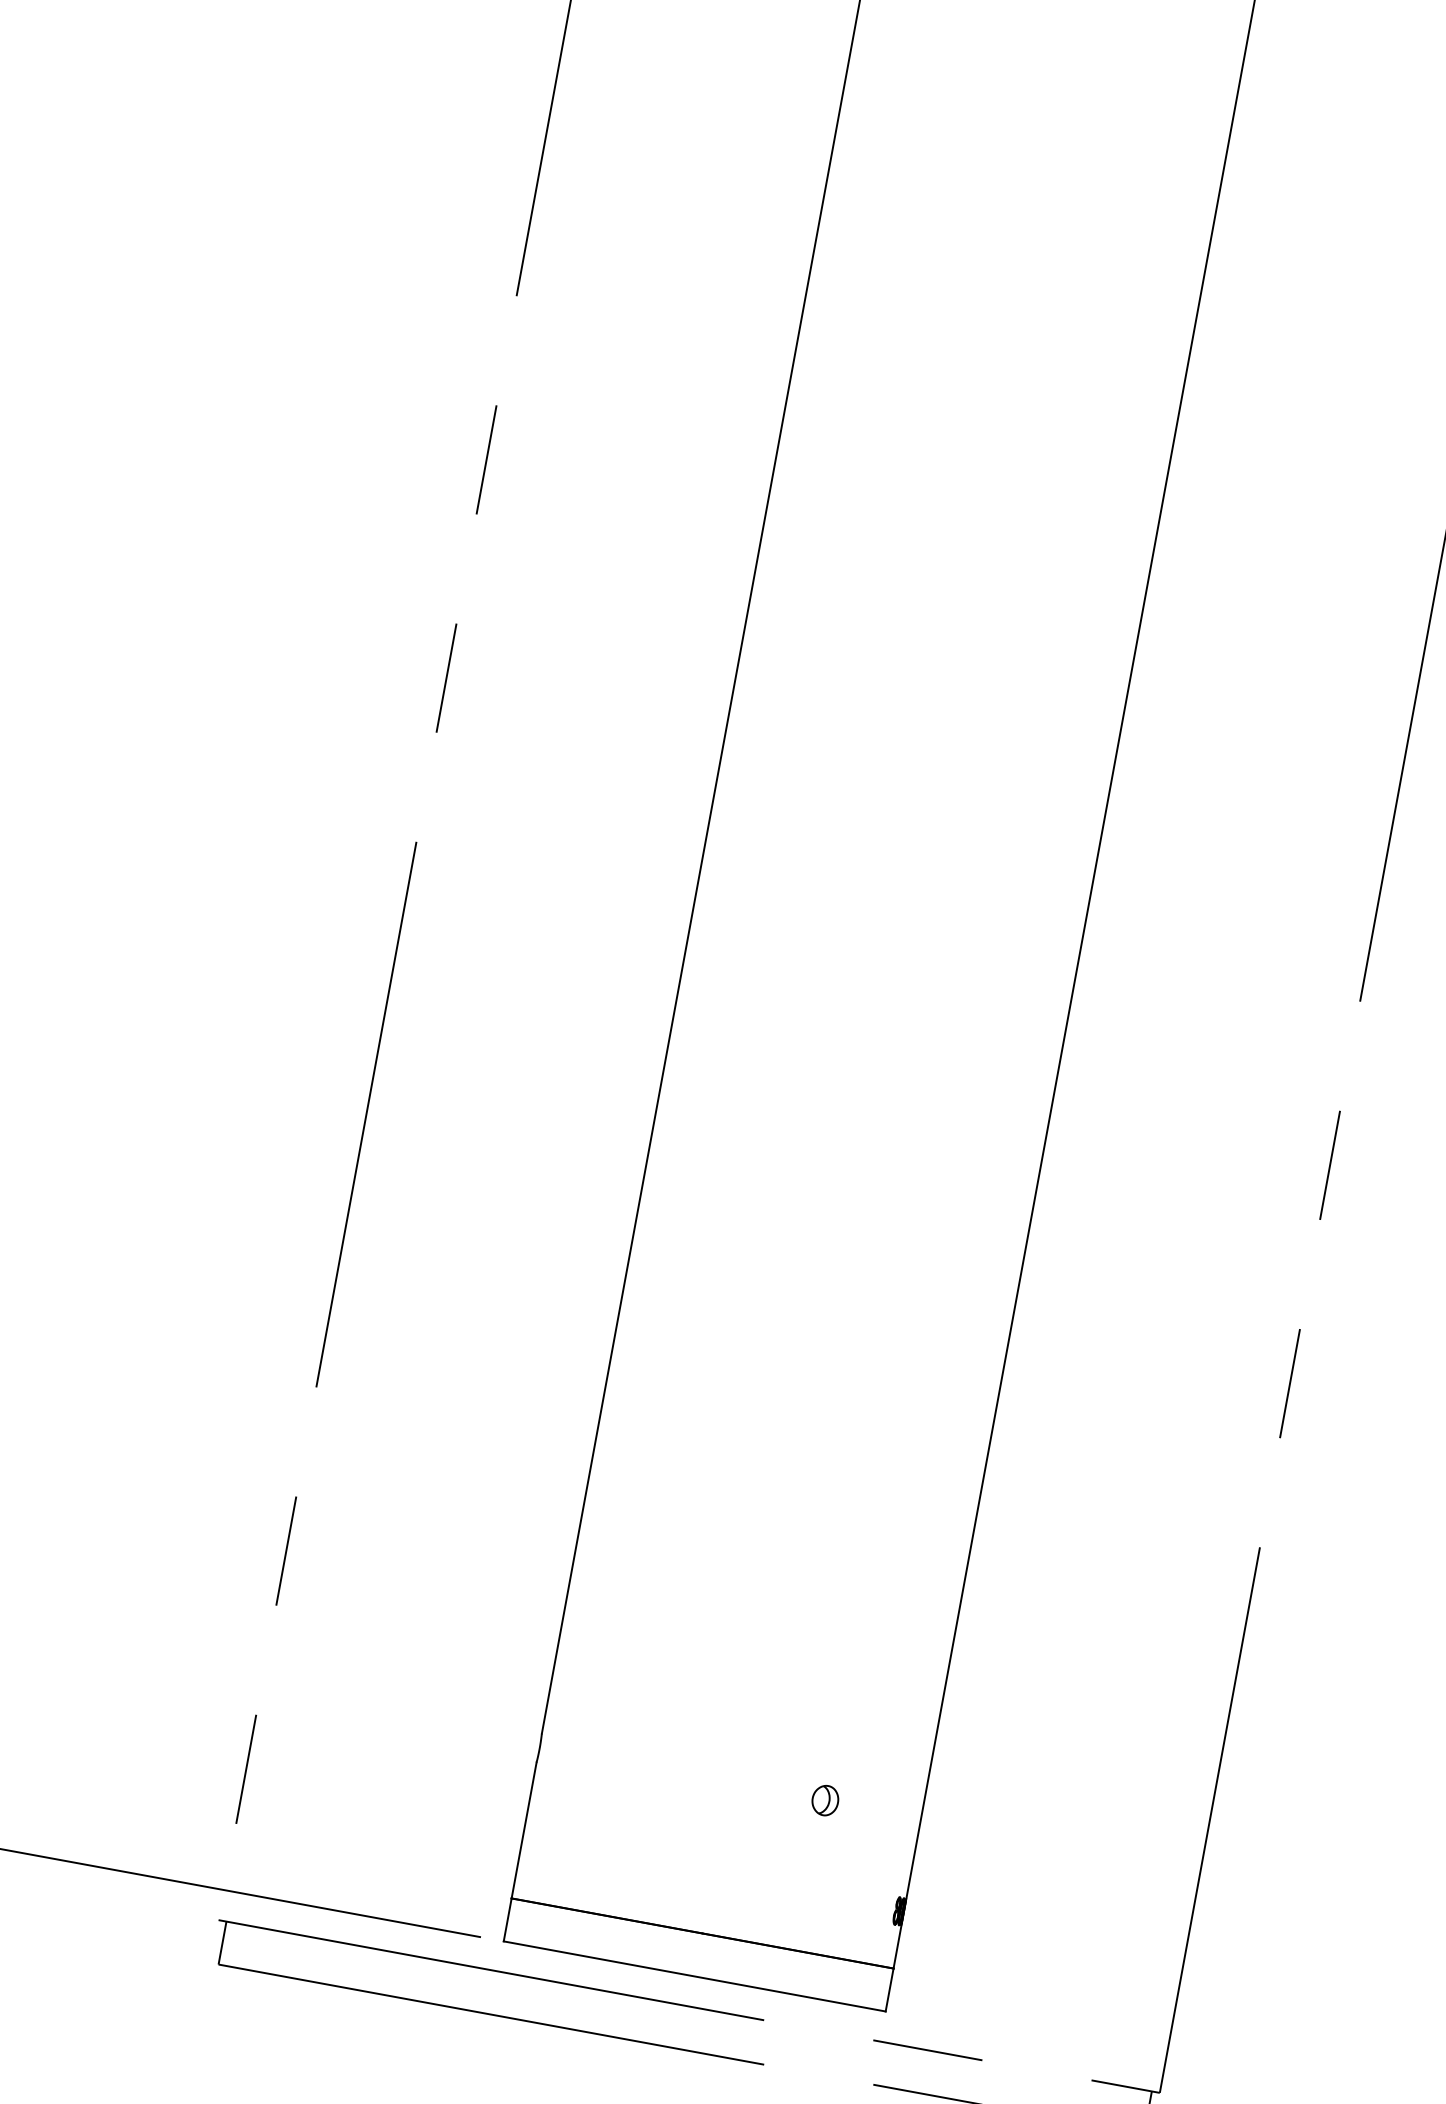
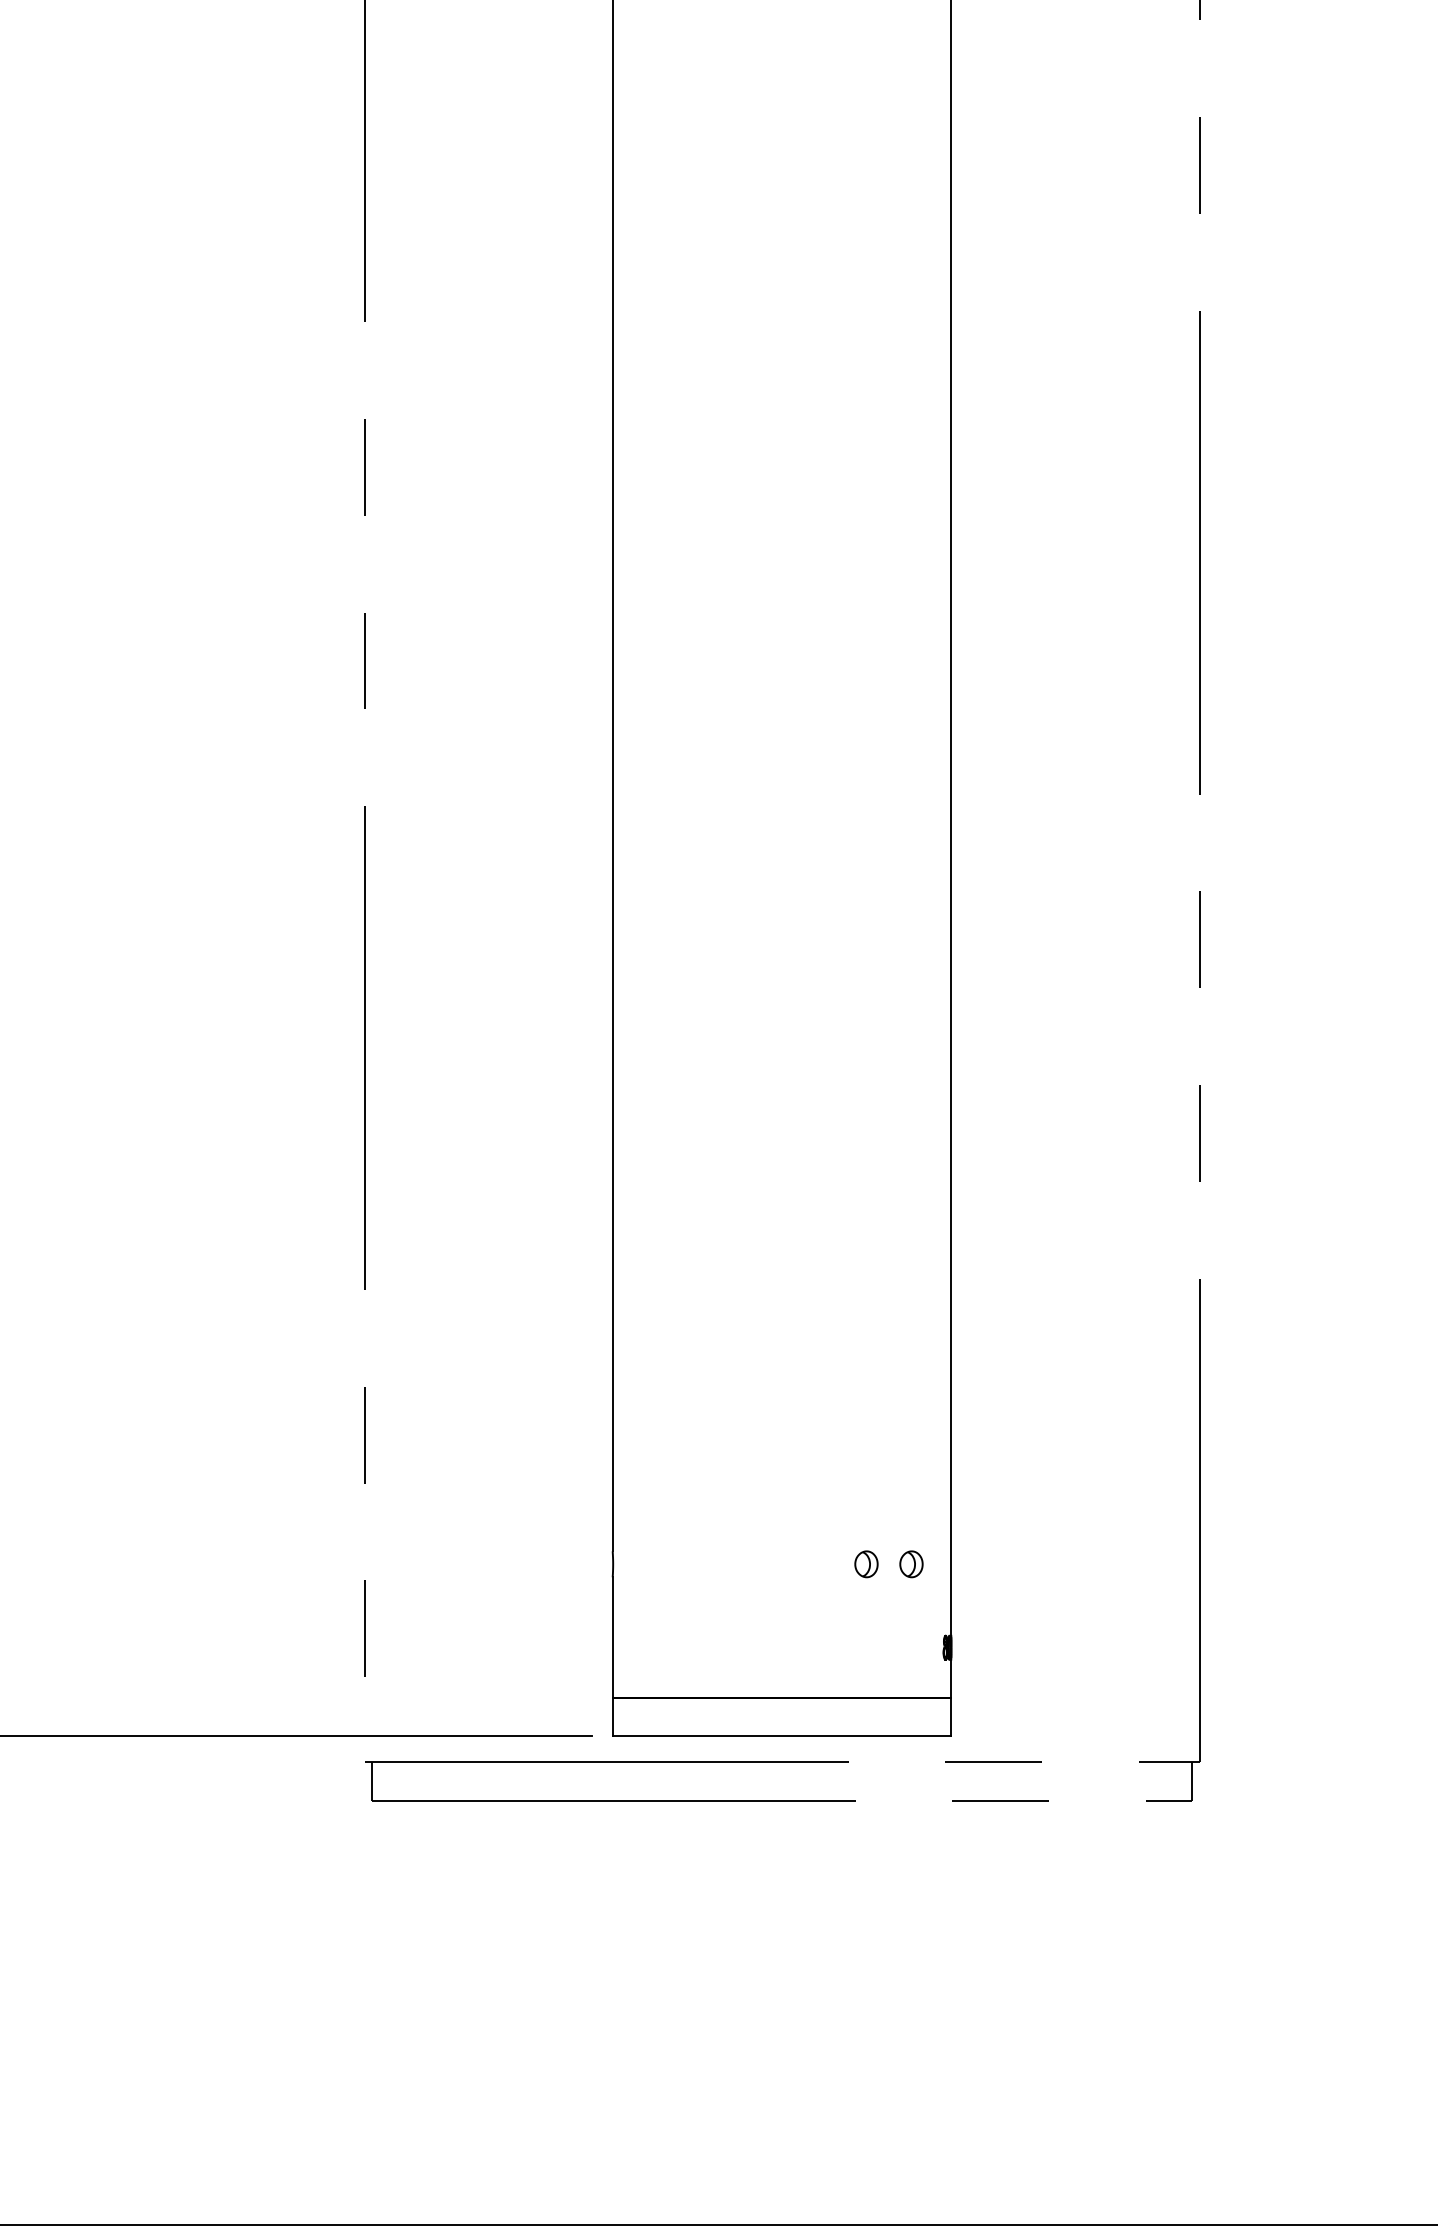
part: (876, 1810) -> (911, 1564), added

